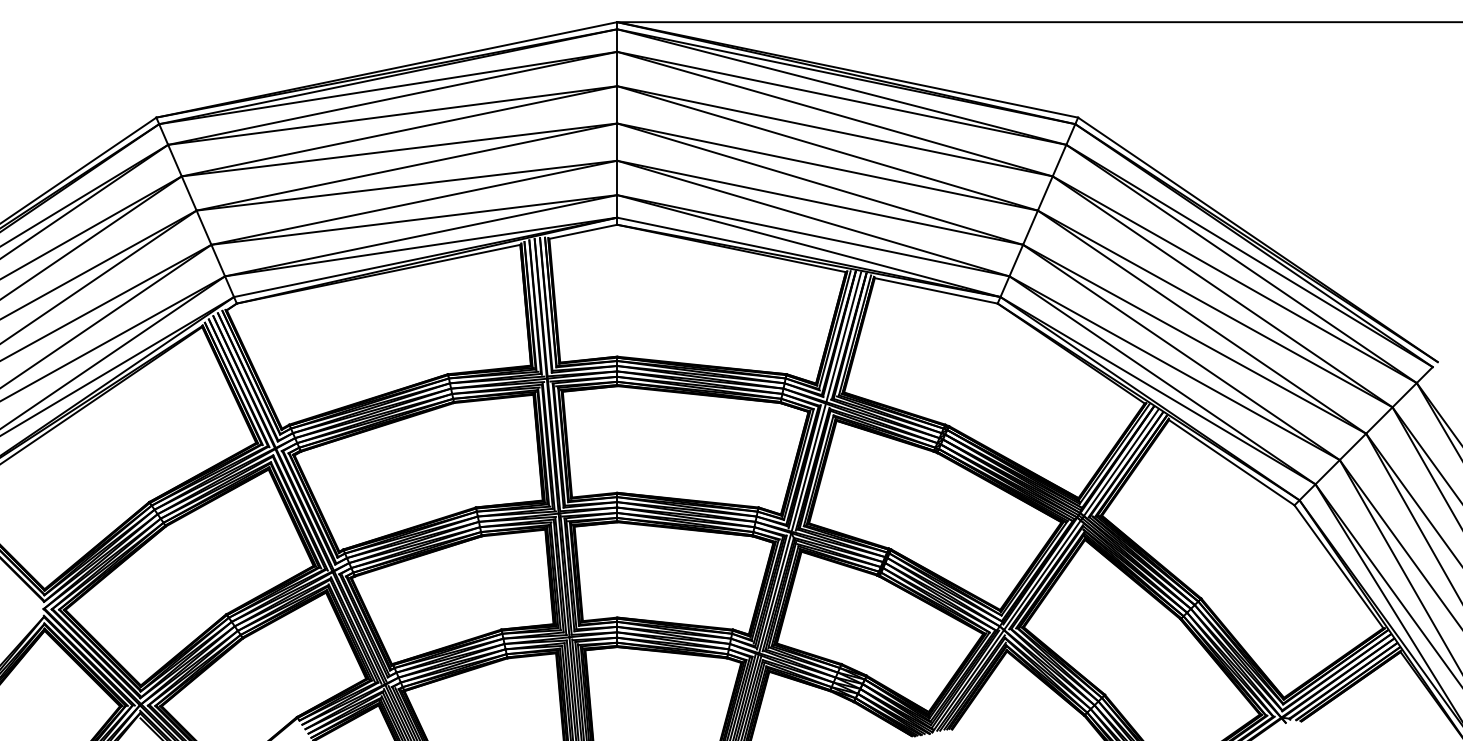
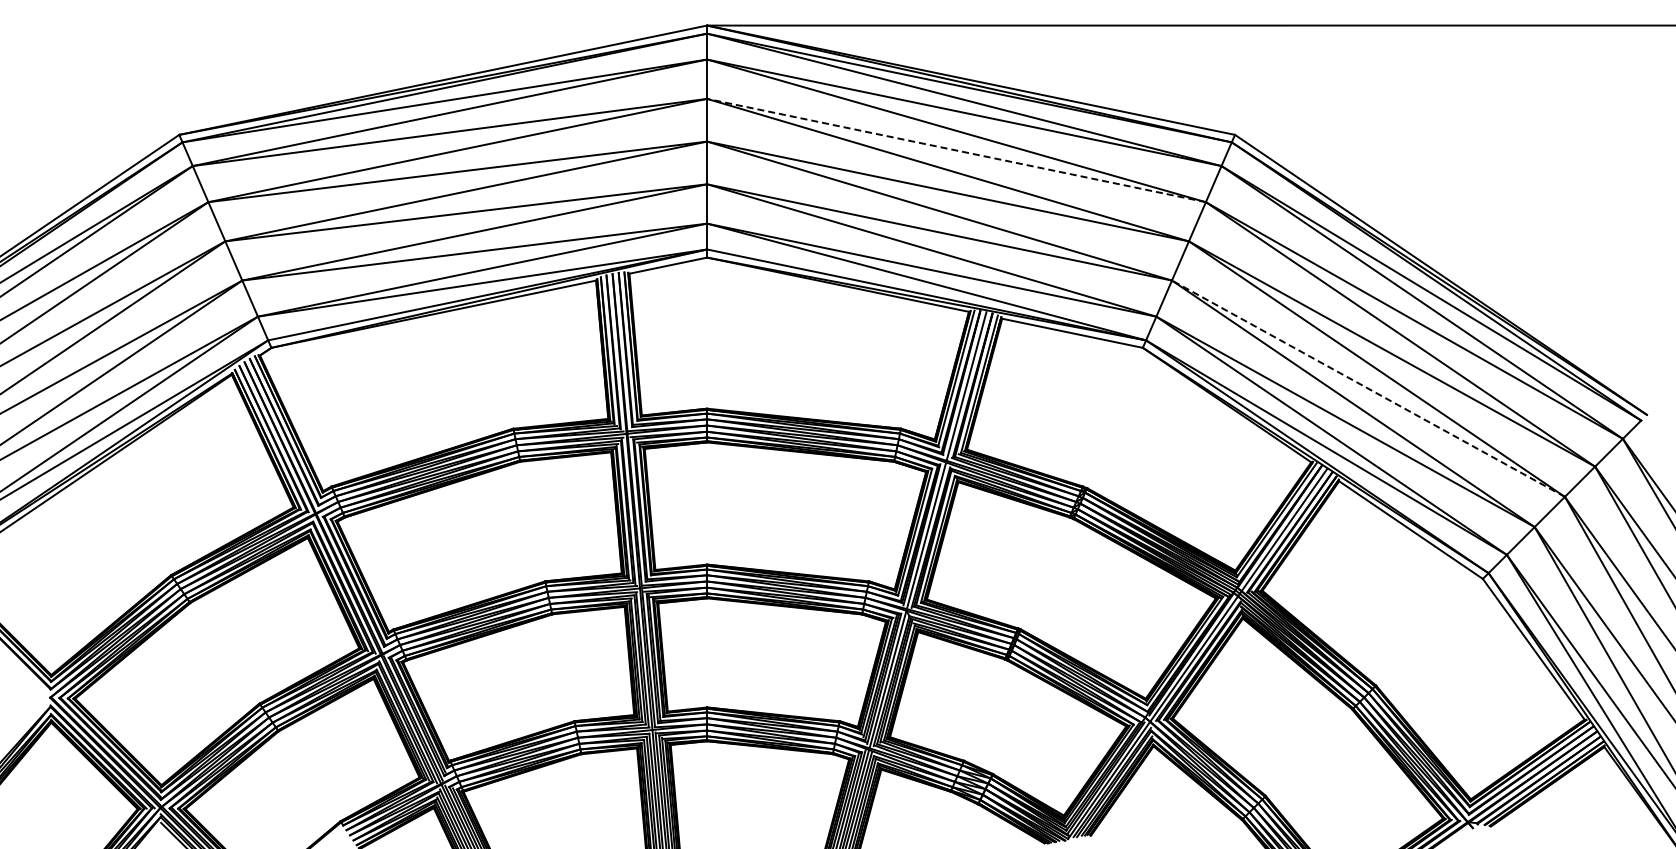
line: (834, 131) -> (956, 150), solid -> dashed
line: (1194, 339) -> (1368, 388), solid -> dashed

